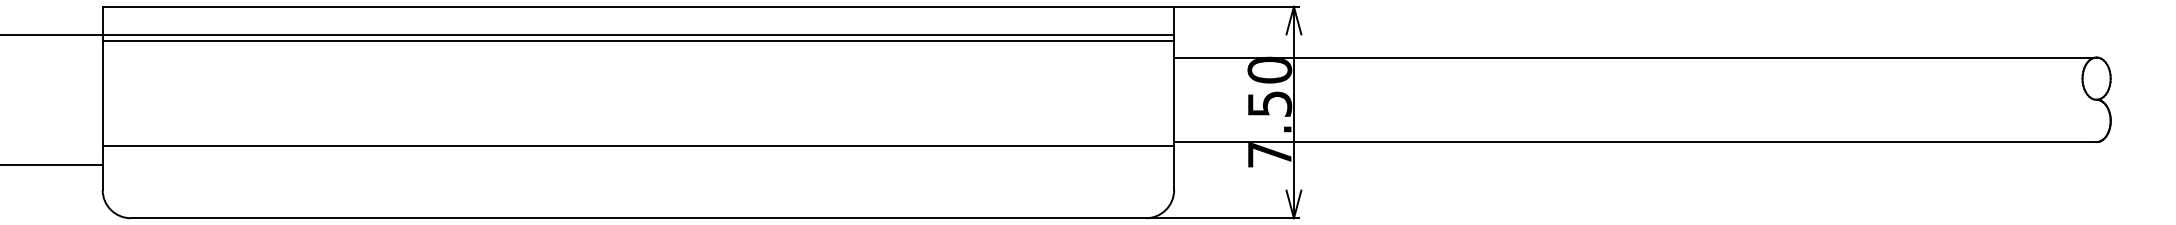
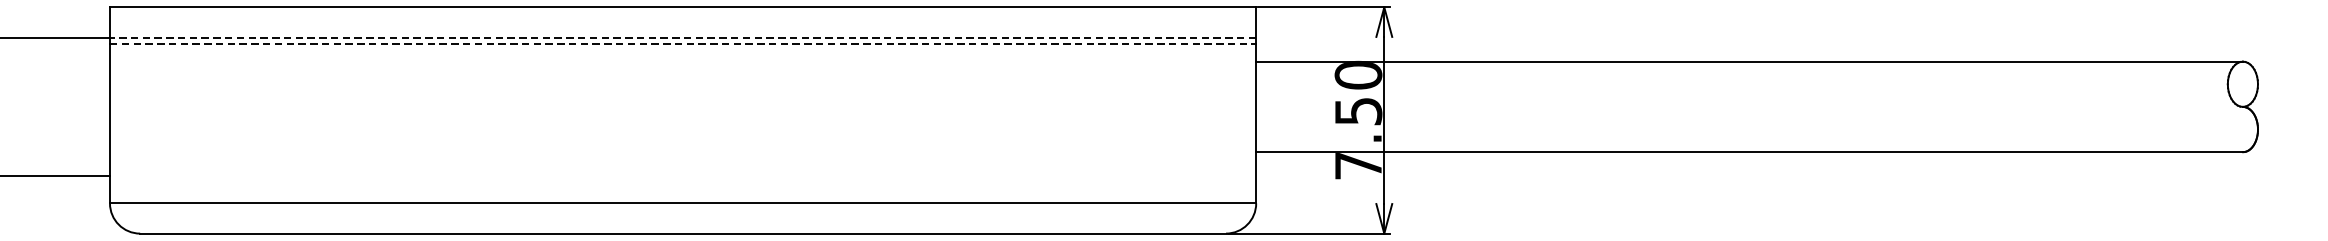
line: (638, 34) -> (683, 37), solid -> dashed
line: (638, 40) -> (683, 43), solid -> dashed
line: (638, 145) -> (683, 202), moved

